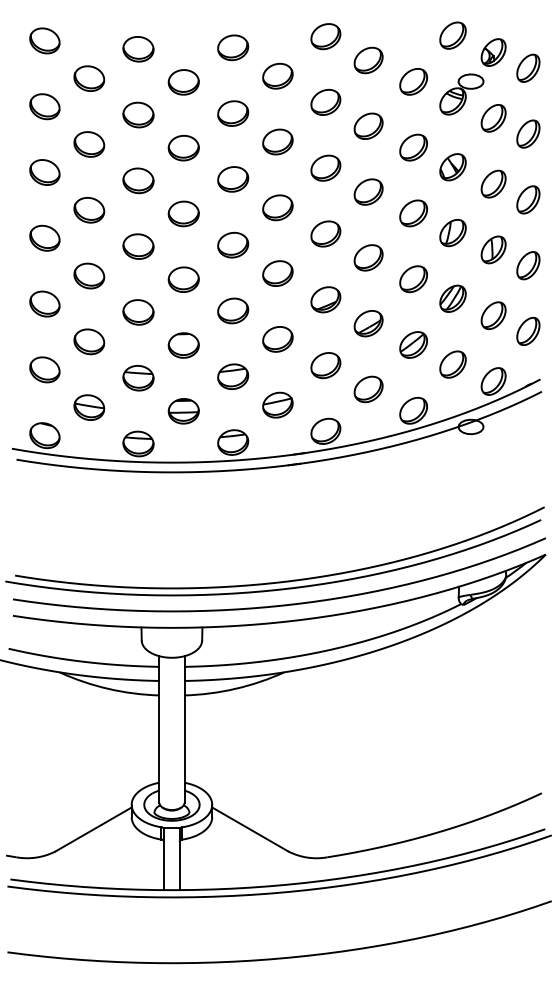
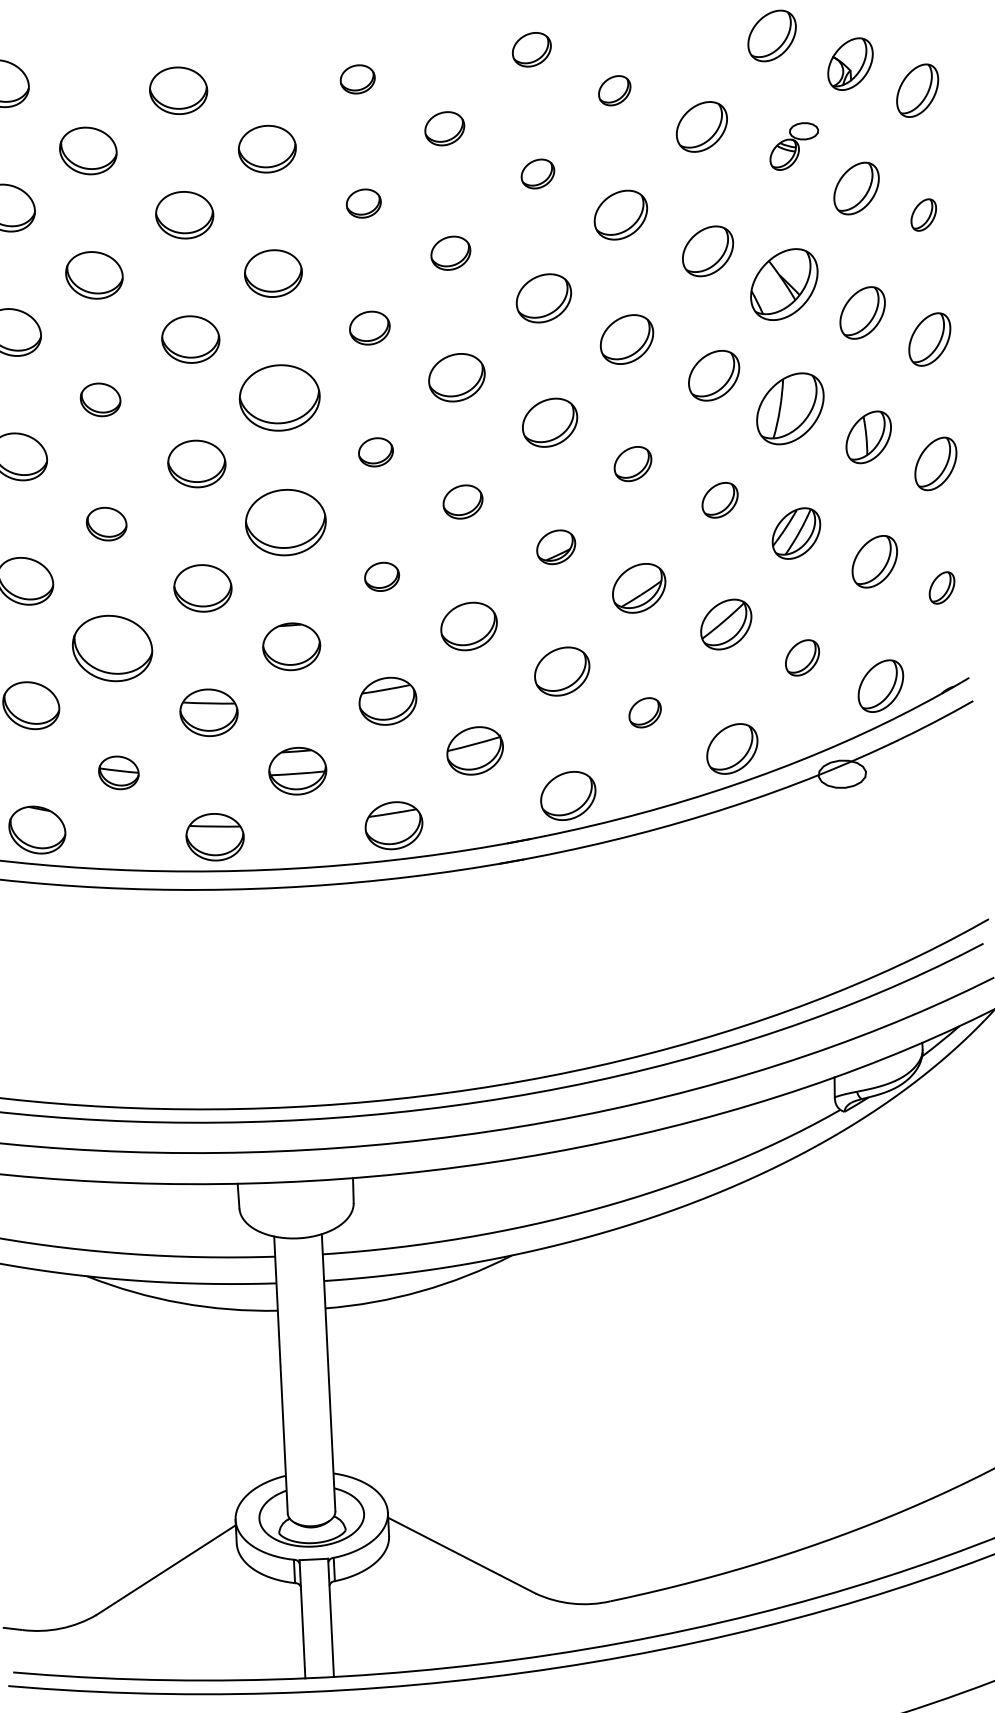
part: (325, 36) -> (531, 49), size x0.7
part: (233, 47) -> (358, 78), size x0.6
part: (368, 60) -> (614, 90), size x0.6
part: (277, 75) -> (443, 127), size x0.7
part: (461, 94) -> (793, 146), size x0.6
part: (325, 102) -> (537, 174), size x0.6
part: (233, 113) -> (364, 203), size x0.6
part: (528, 133) -> (923, 213), size x0.6
part: (277, 141) -> (450, 252), size x0.7
part: (452, 167) -> (783, 285), size x1.4
part: (233, 179) -> (370, 328), size x0.7
part: (89, 210) -> (100, 400), size x0.7
part: (183, 213) -> (278, 397), size x1.4
part: (452, 233) -> (789, 410), size x1.4
part: (233, 244) -> (376, 451), size x0.6
part: (368, 257) -> (632, 463), size x0.7
part: (277, 273) -> (462, 501), size x0.7
part: (89, 275) -> (106, 523), size x0.7
part: (183, 279) -> (285, 521), size x1.4
part: (413, 279) -> (719, 500), size x0.7
part: (325, 299) -> (555, 546), size x0.7
part: (233, 310) -> (382, 575), size x0.6
part: (528, 330) -> (942, 586), size x0.6
part: (89, 341) -> (113, 647), size x1.4
part: (452, 364) -> (801, 657), size x0.7
part: (368, 389) -> (645, 712), size x0.6
part: (89, 407) -> (119, 772), size x0.7

